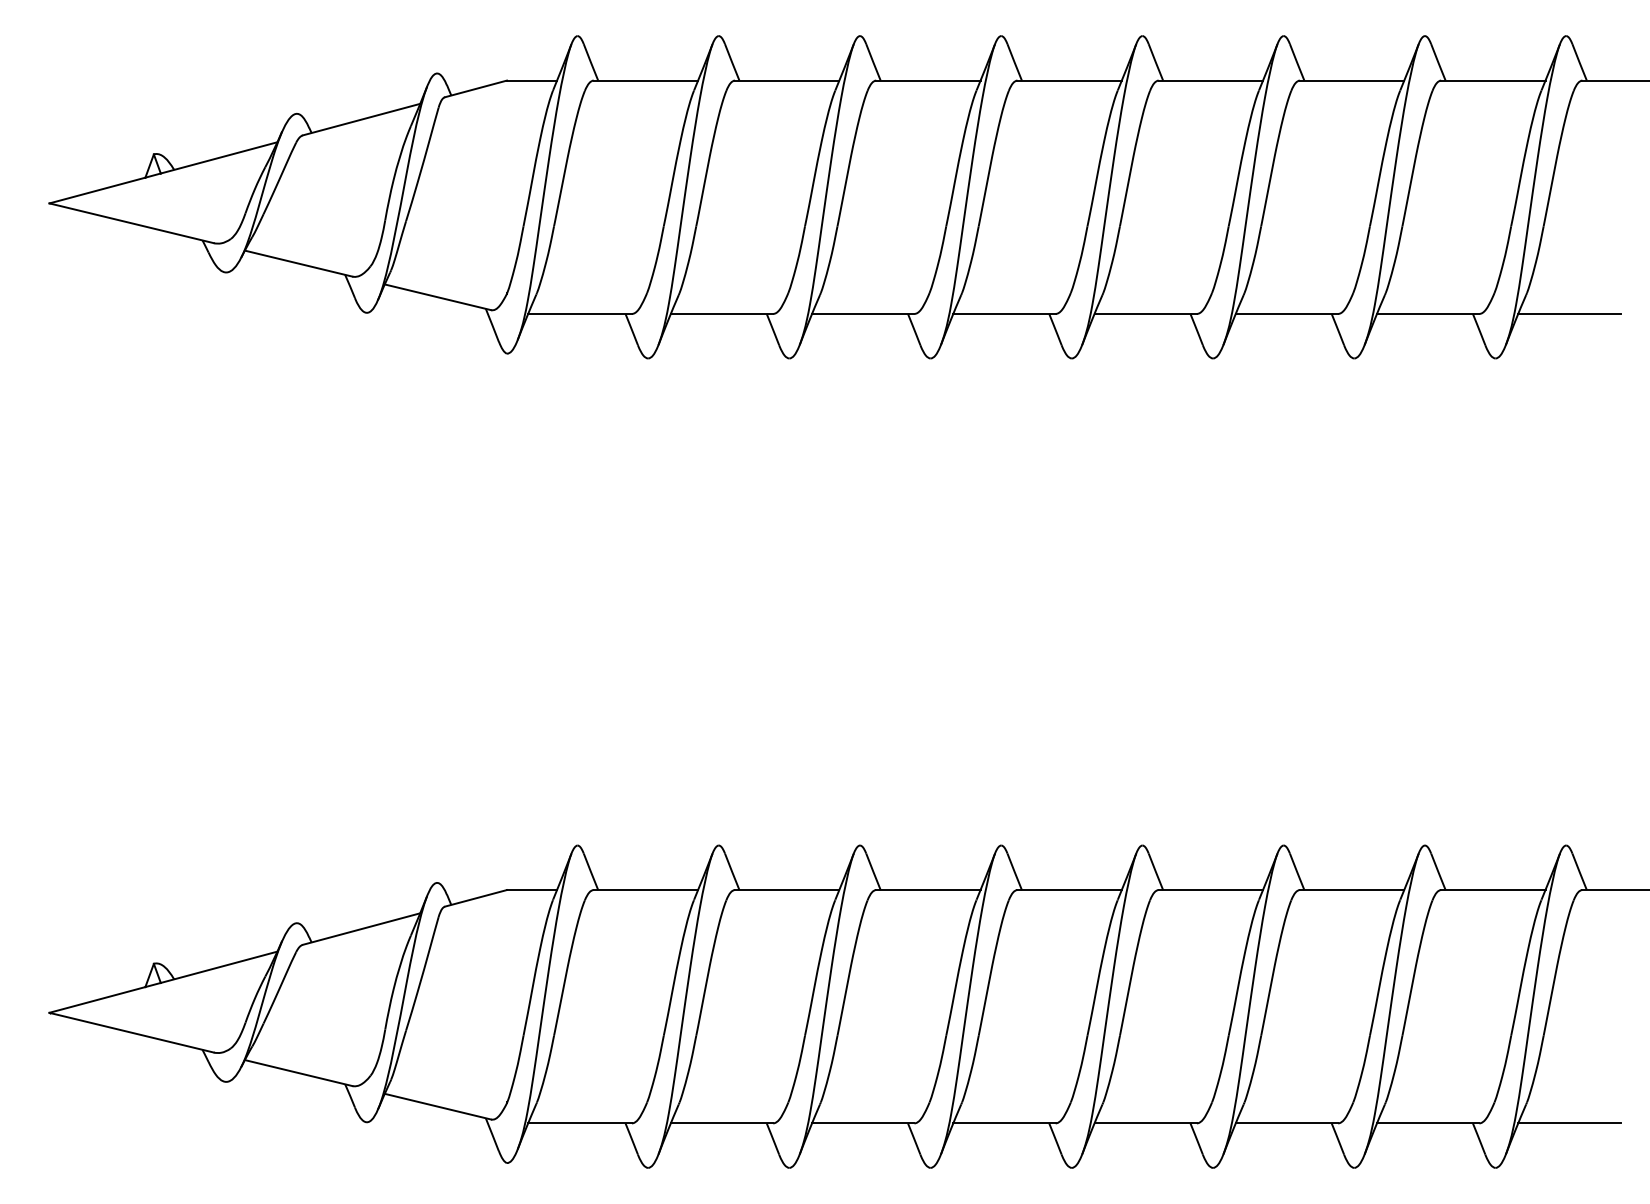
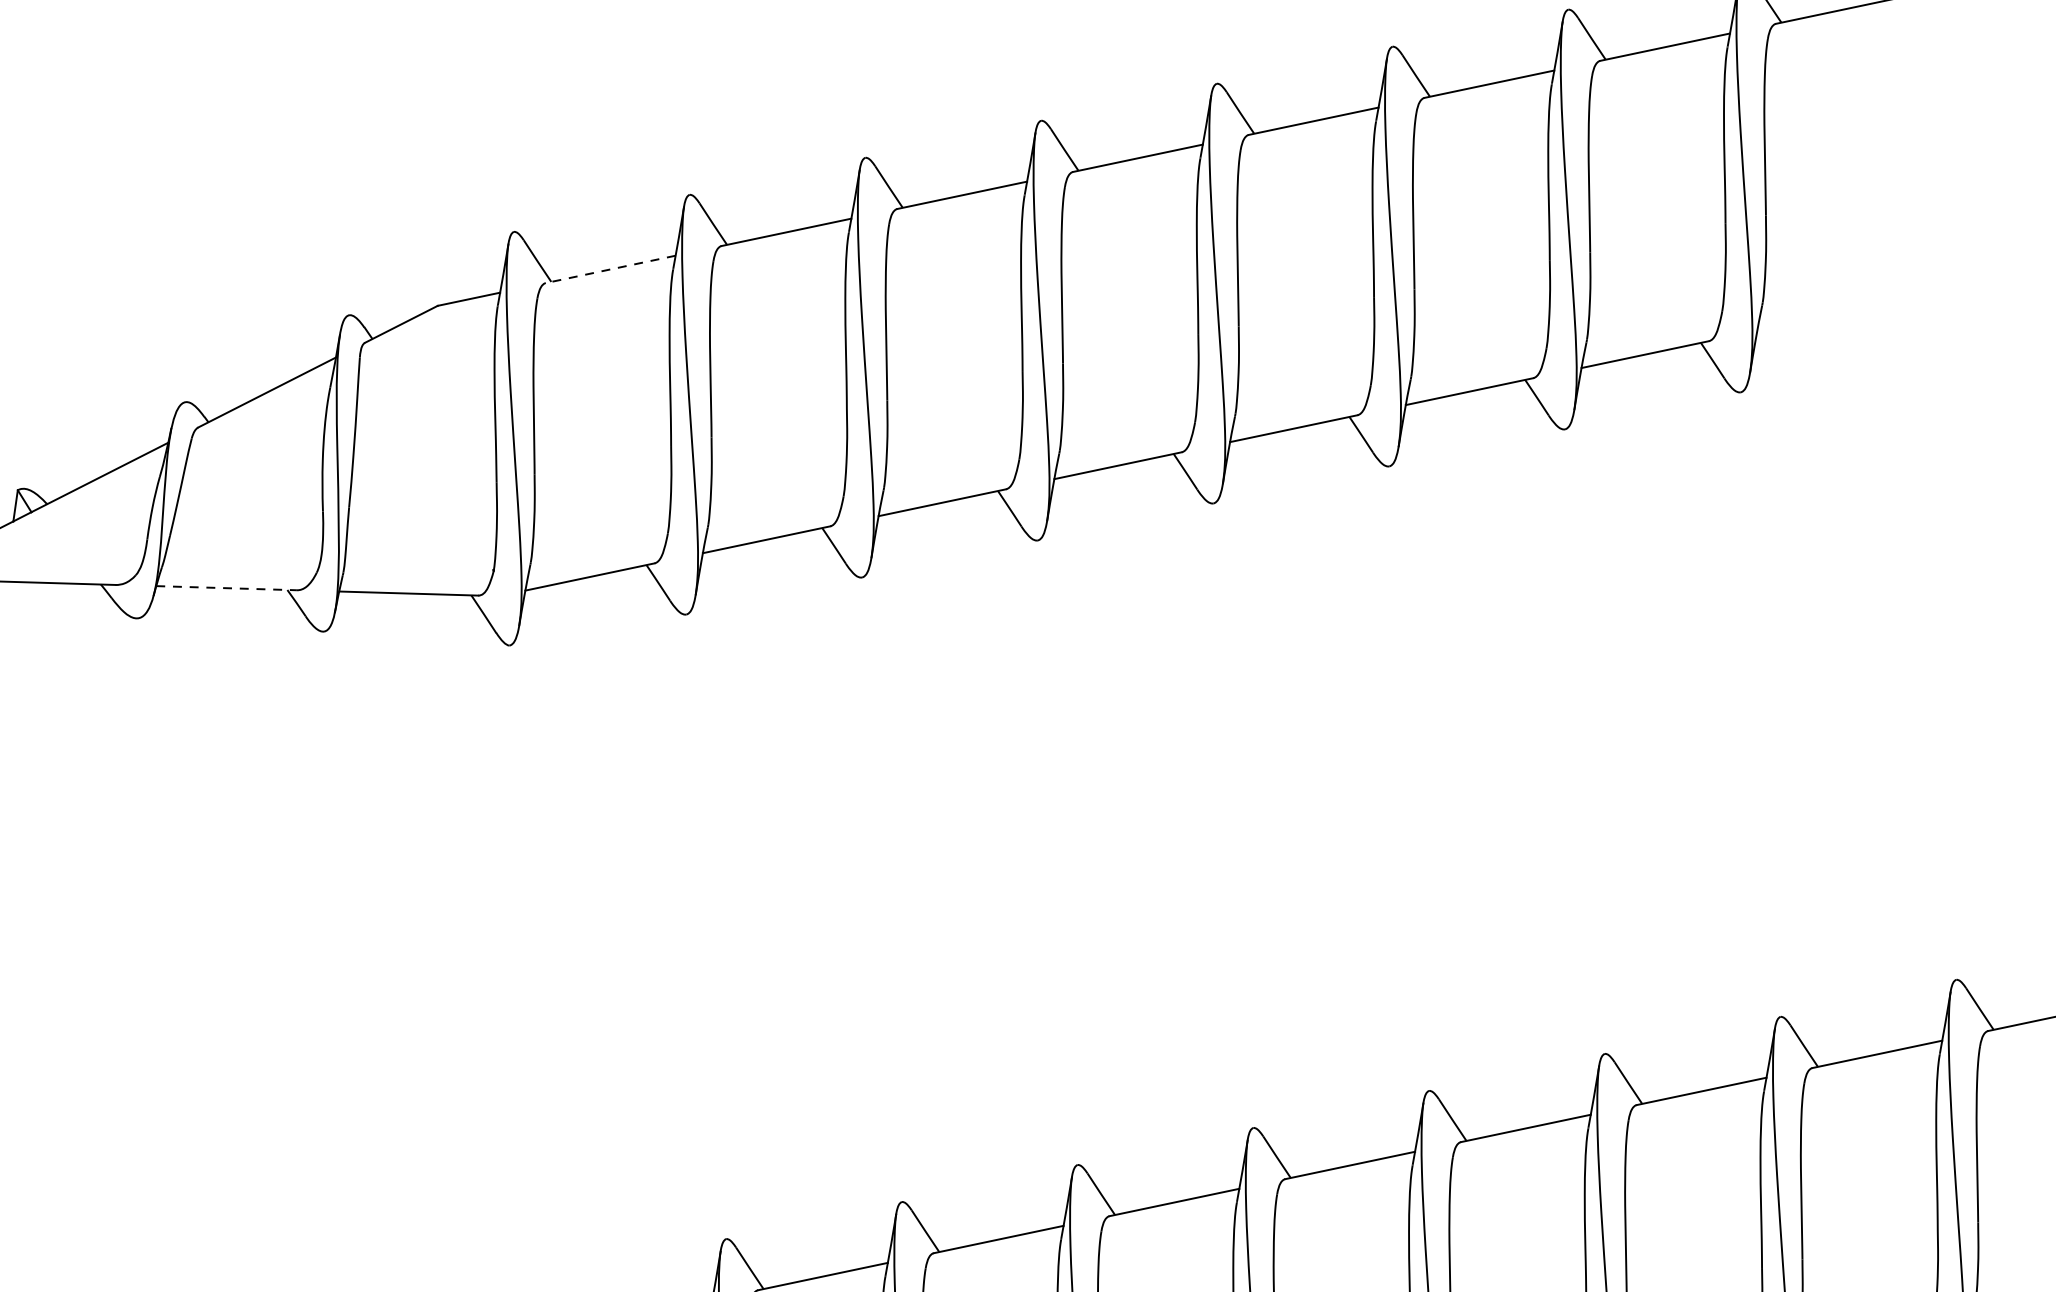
line: (645, 80) -> (610, 269), solid -> dashed
line: (299, 263) -> (227, 587), solid -> dashed
line: (1569, 313) -> (1820, 317), removed

